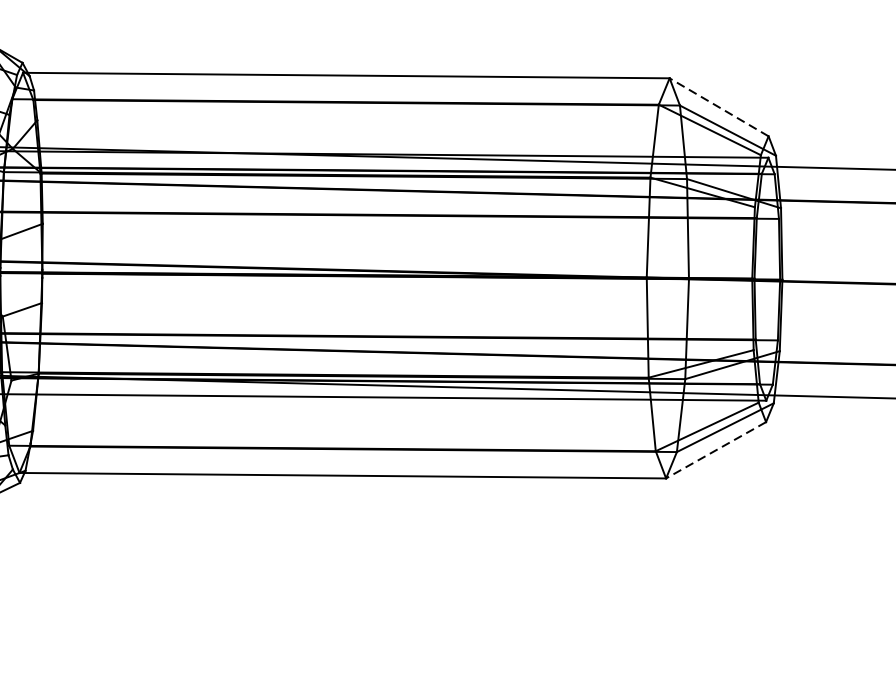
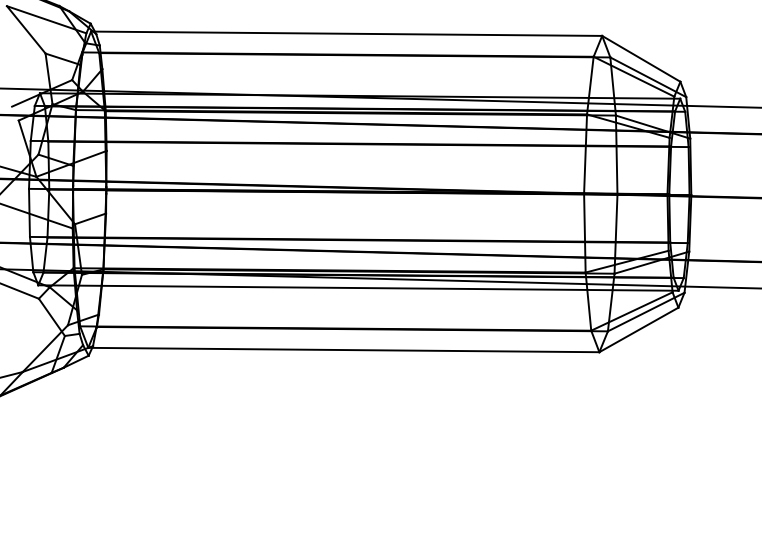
line: (718, 106) -> (640, 58), dashed -> solid
line: (715, 450) -> (638, 330), dashed -> solid

